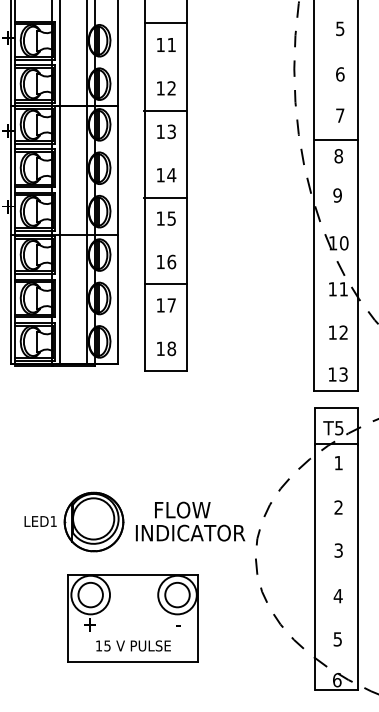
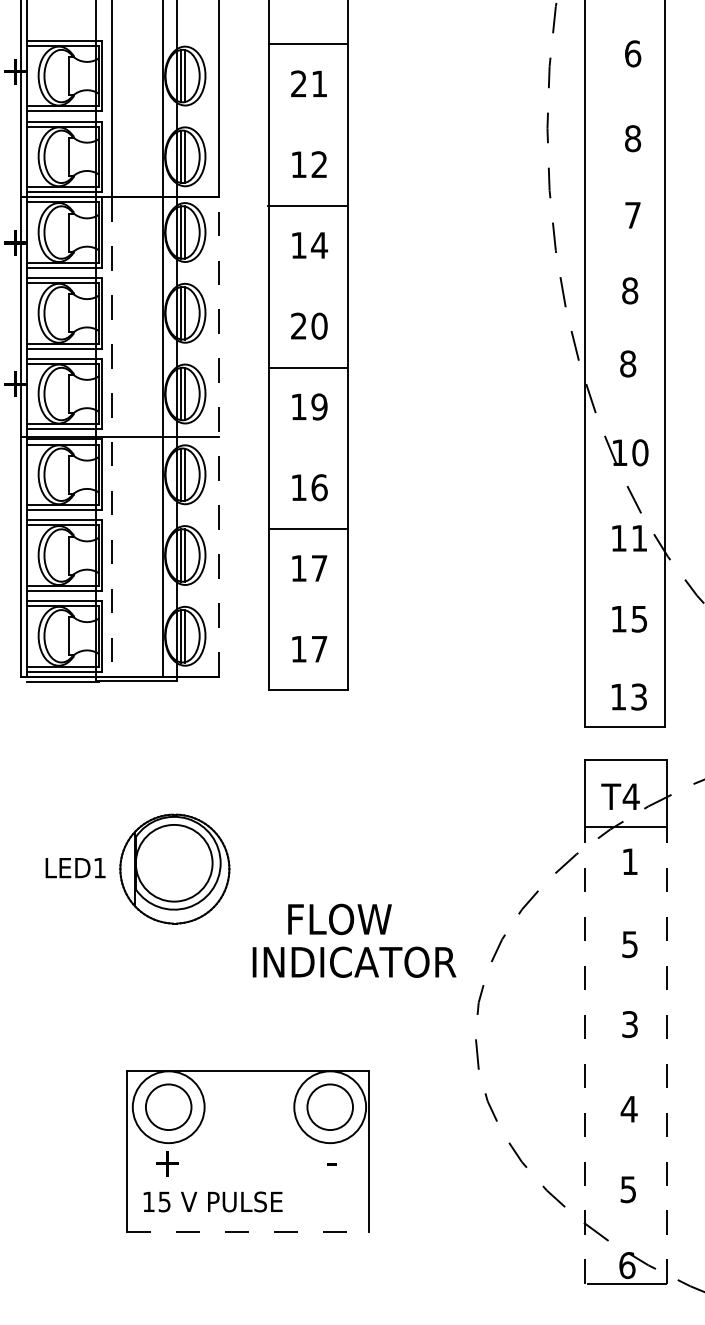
text: (340, 28) -> (633, 53), 5 -> 6
text: (160, 44) -> (298, 83), 11 -> 21
text: (340, 74) -> (633, 138), 6 -> 8
text: (171, 131) -> (319, 244), 13 -> 14
line: (335, 139) -> (624, 259), removed
text: (166, 175) -> (309, 326), 14 -> 20
text: (337, 195) -> (627, 363), 9 -> 8
text: (171, 218) -> (319, 406), 15 -> 19
line: (60, 234) -> (112, 436), solid -> dashed
line: (117, 234) -> (218, 436), solid -> dashed
text: (343, 332) -> (638, 618), 12 -> 15
text: (171, 348) -> (319, 648), 18 -> 17
text: (338, 428) -> (629, 797), T5 -> T4
text: (338, 507) -> (629, 944), 2 -> 5
part: (74, 521) -> (138, 868), moved
text: (190, 521) -> (354, 940), moved
line: (314, 567) -> (585, 1055), solid -> dashed
line: (358, 567) -> (666, 1055), solid -> dashed
text: (133, 645) -> (212, 1201), moved
line: (133, 662) -> (248, 1232), solid -> dashed

